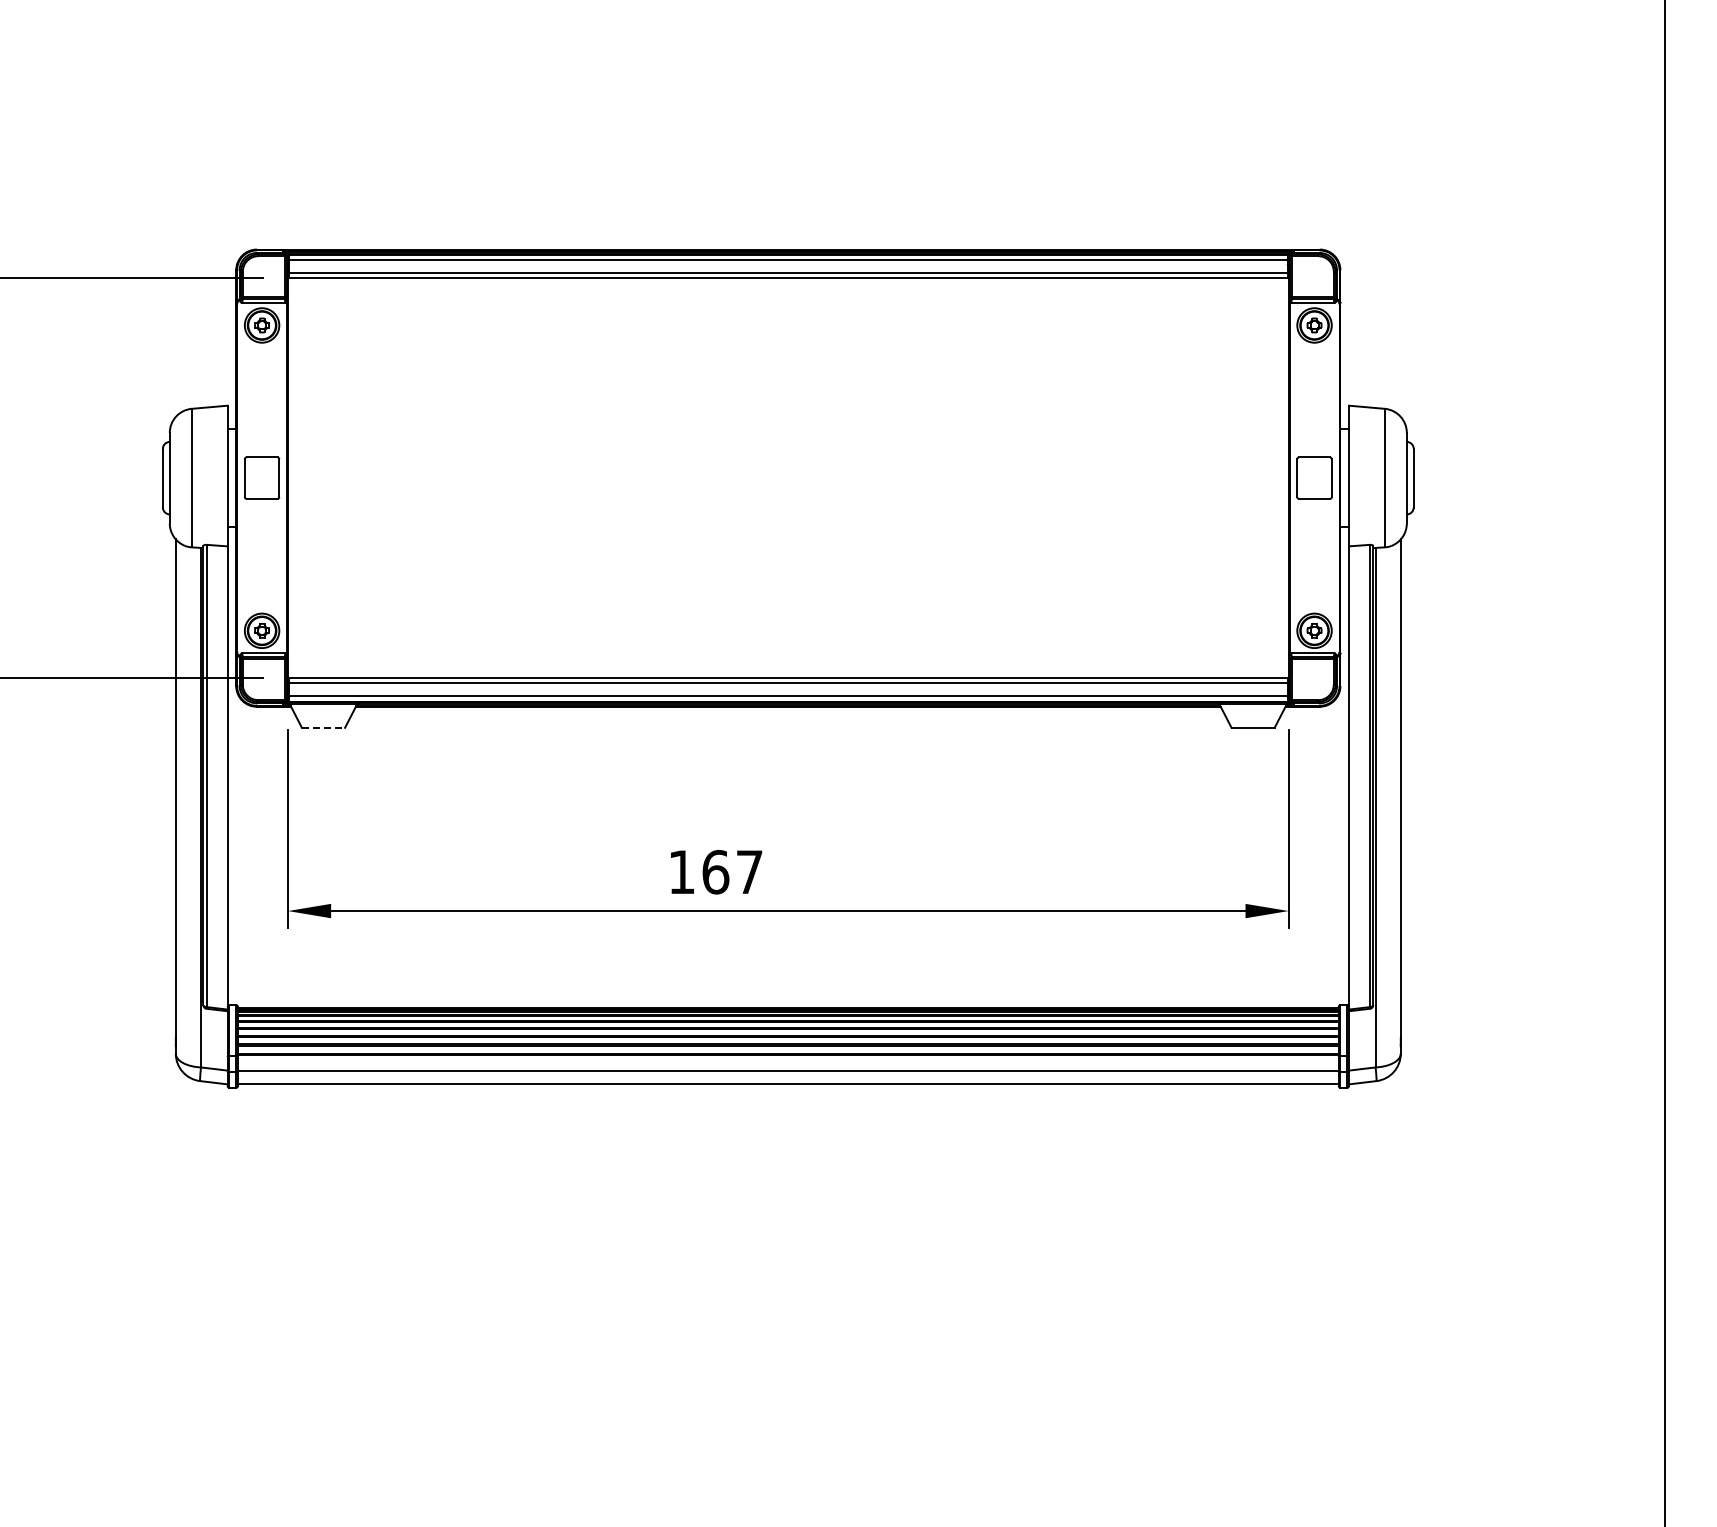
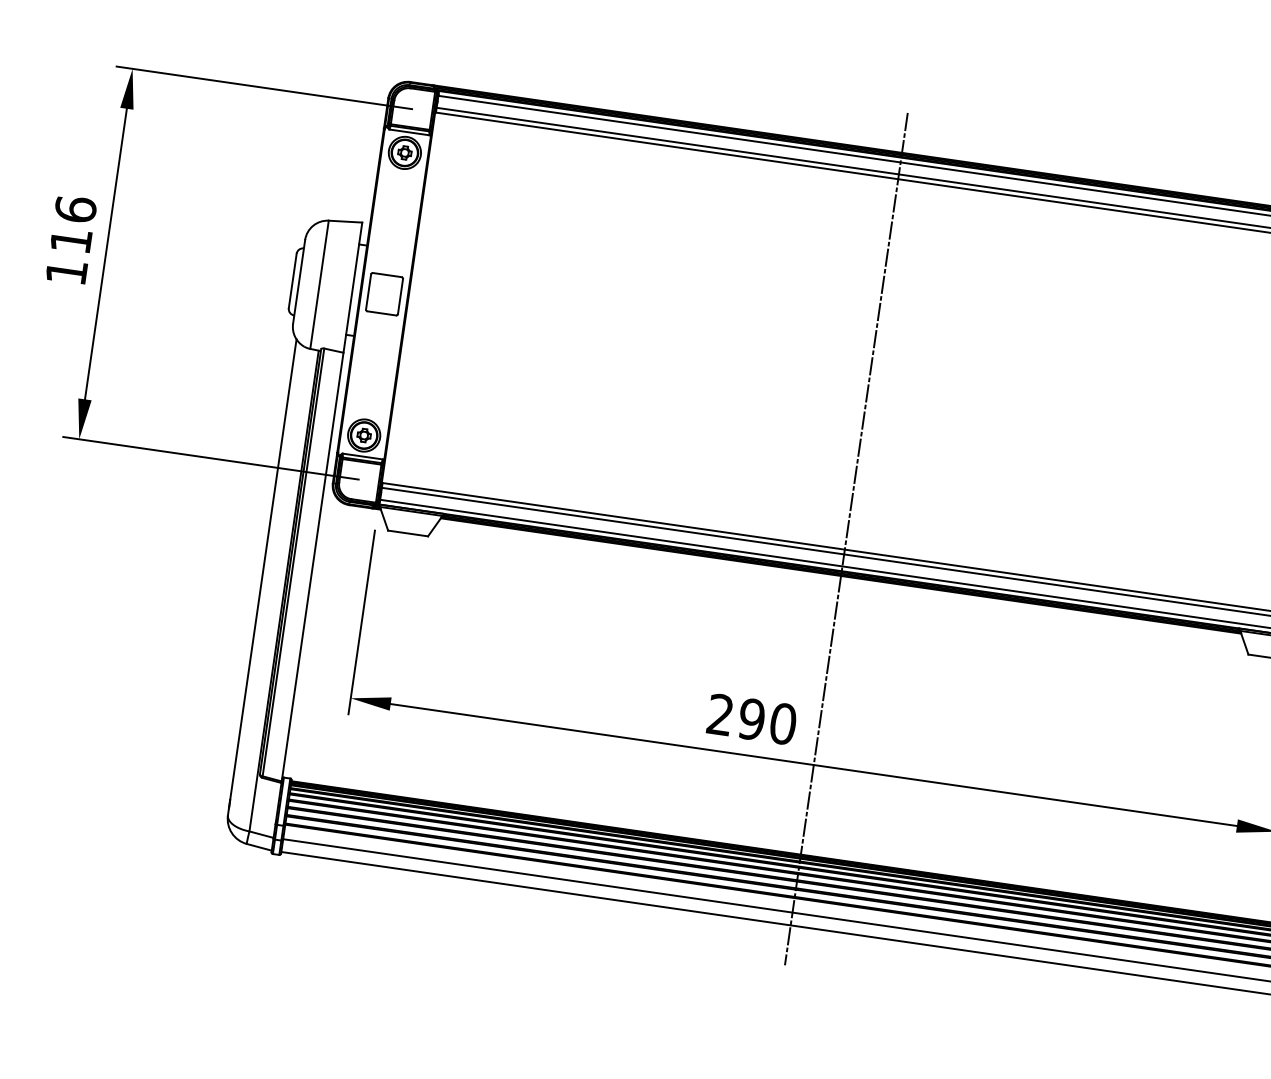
line: (788, 666) -> (846, 538), added
line: (323, 727) -> (408, 533), dashed -> solid
text: (716, 871) -> (752, 718), 167 -> 290

